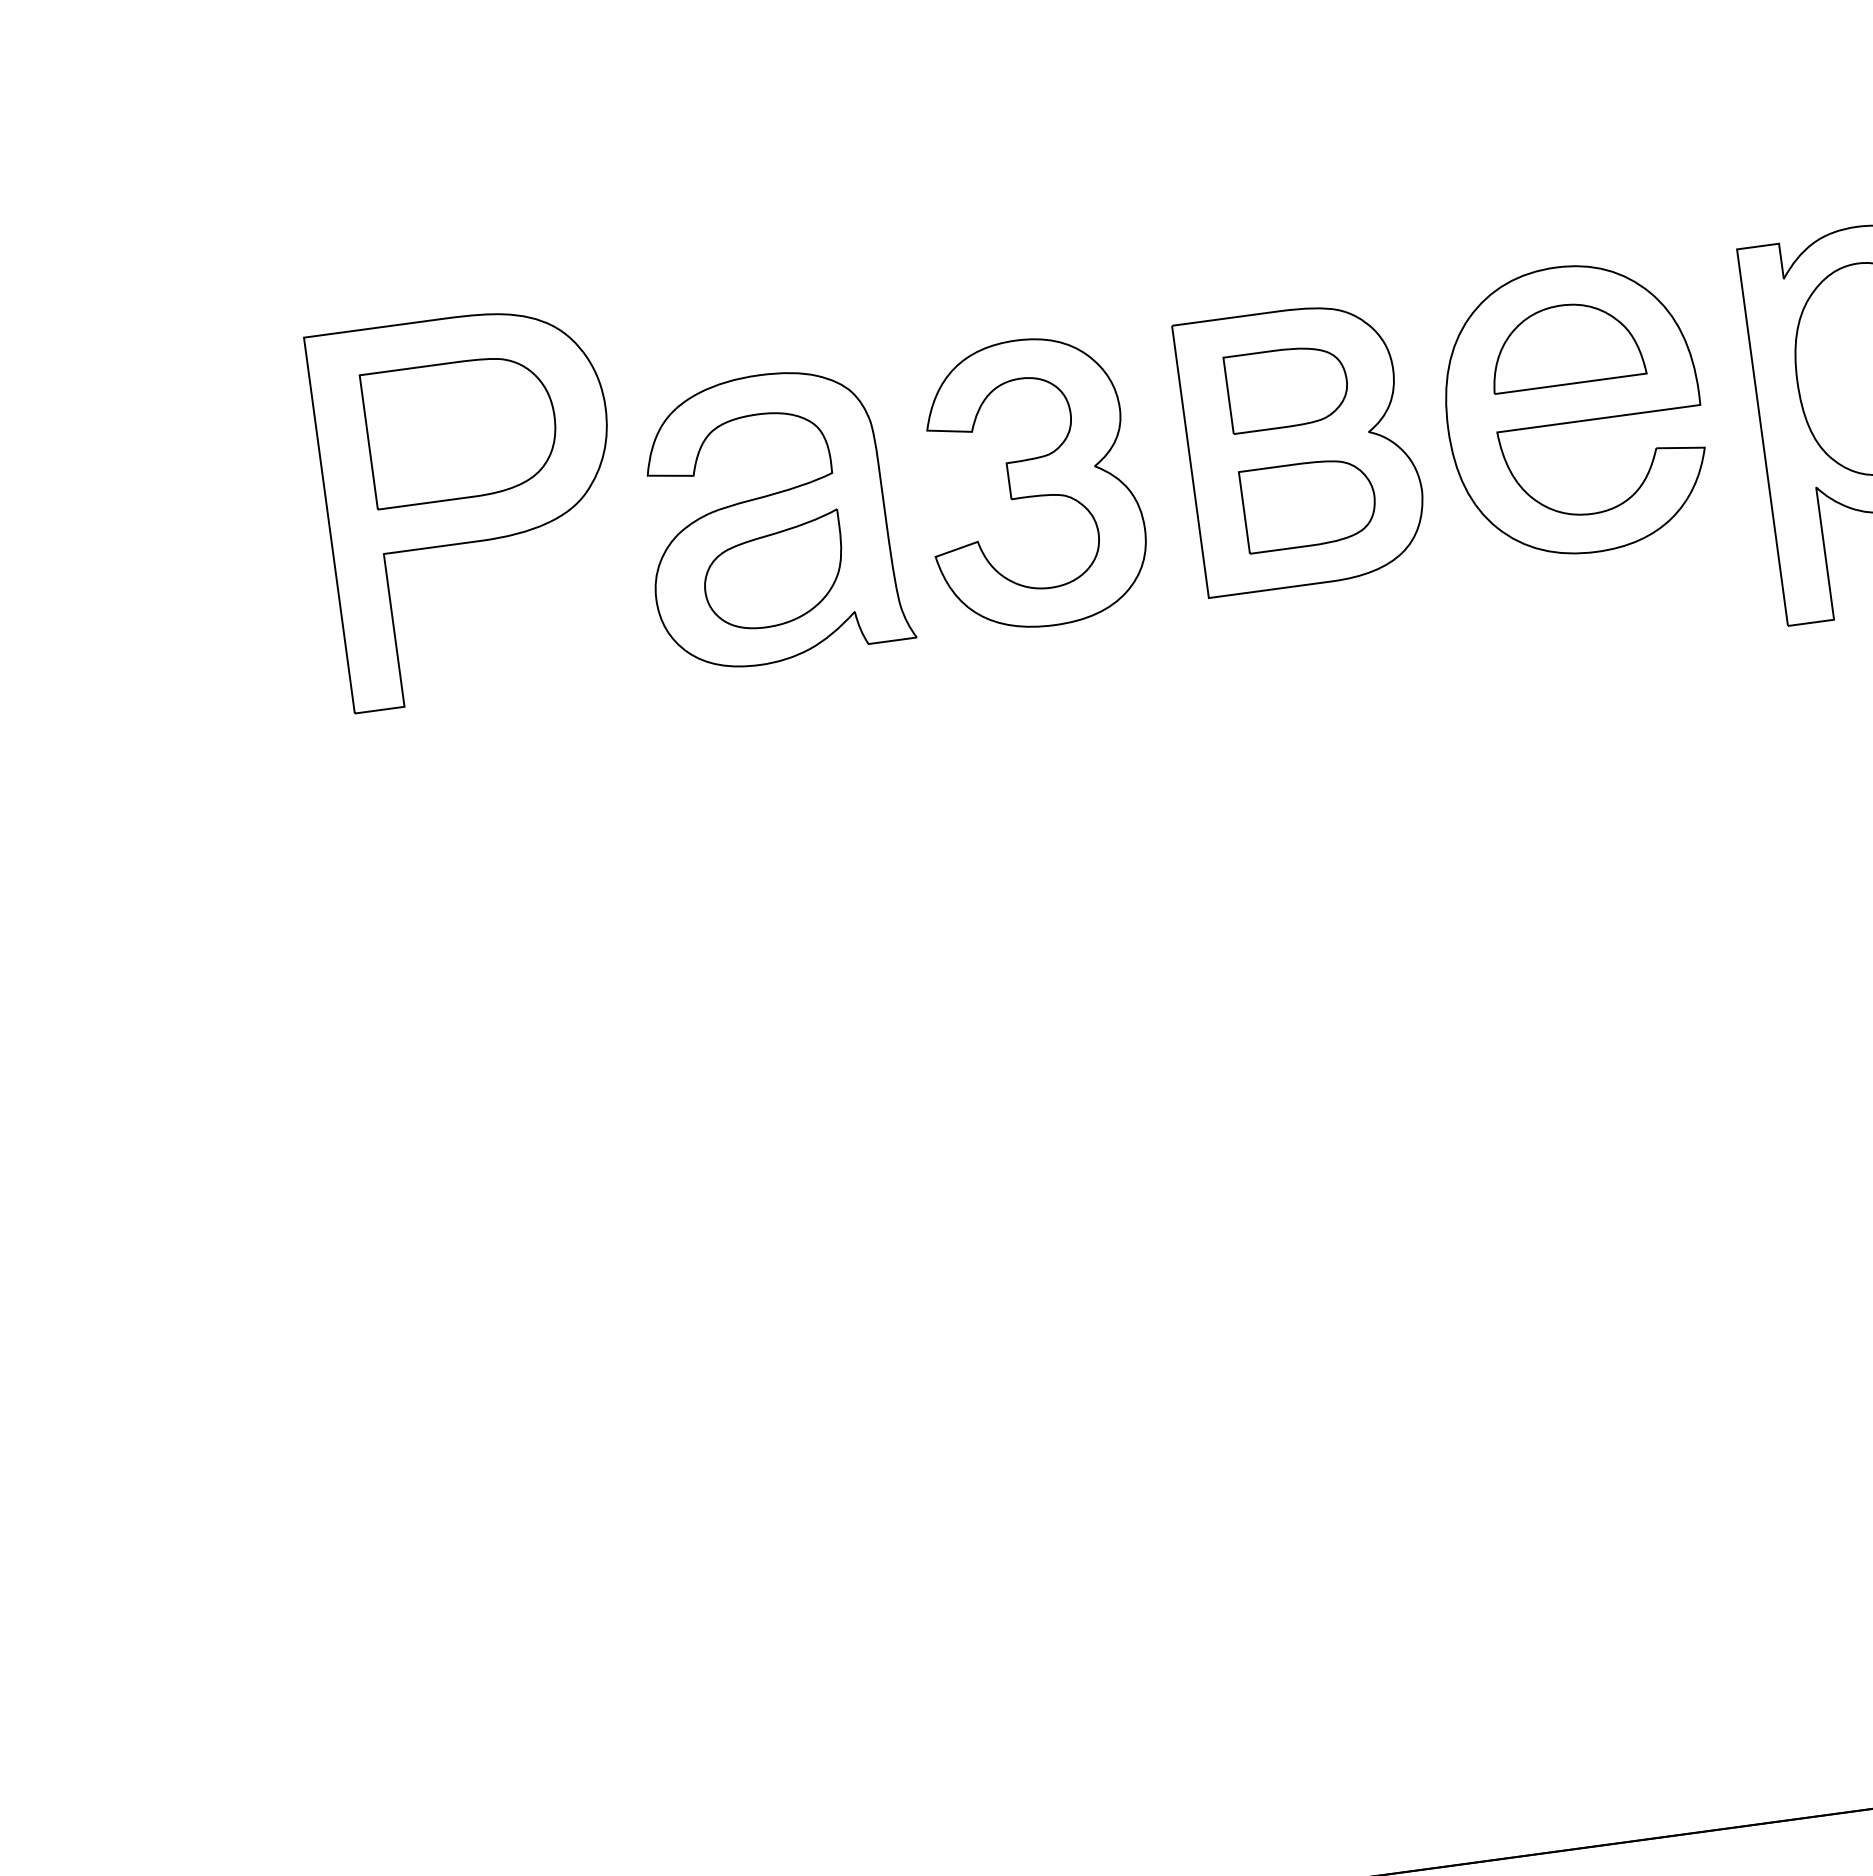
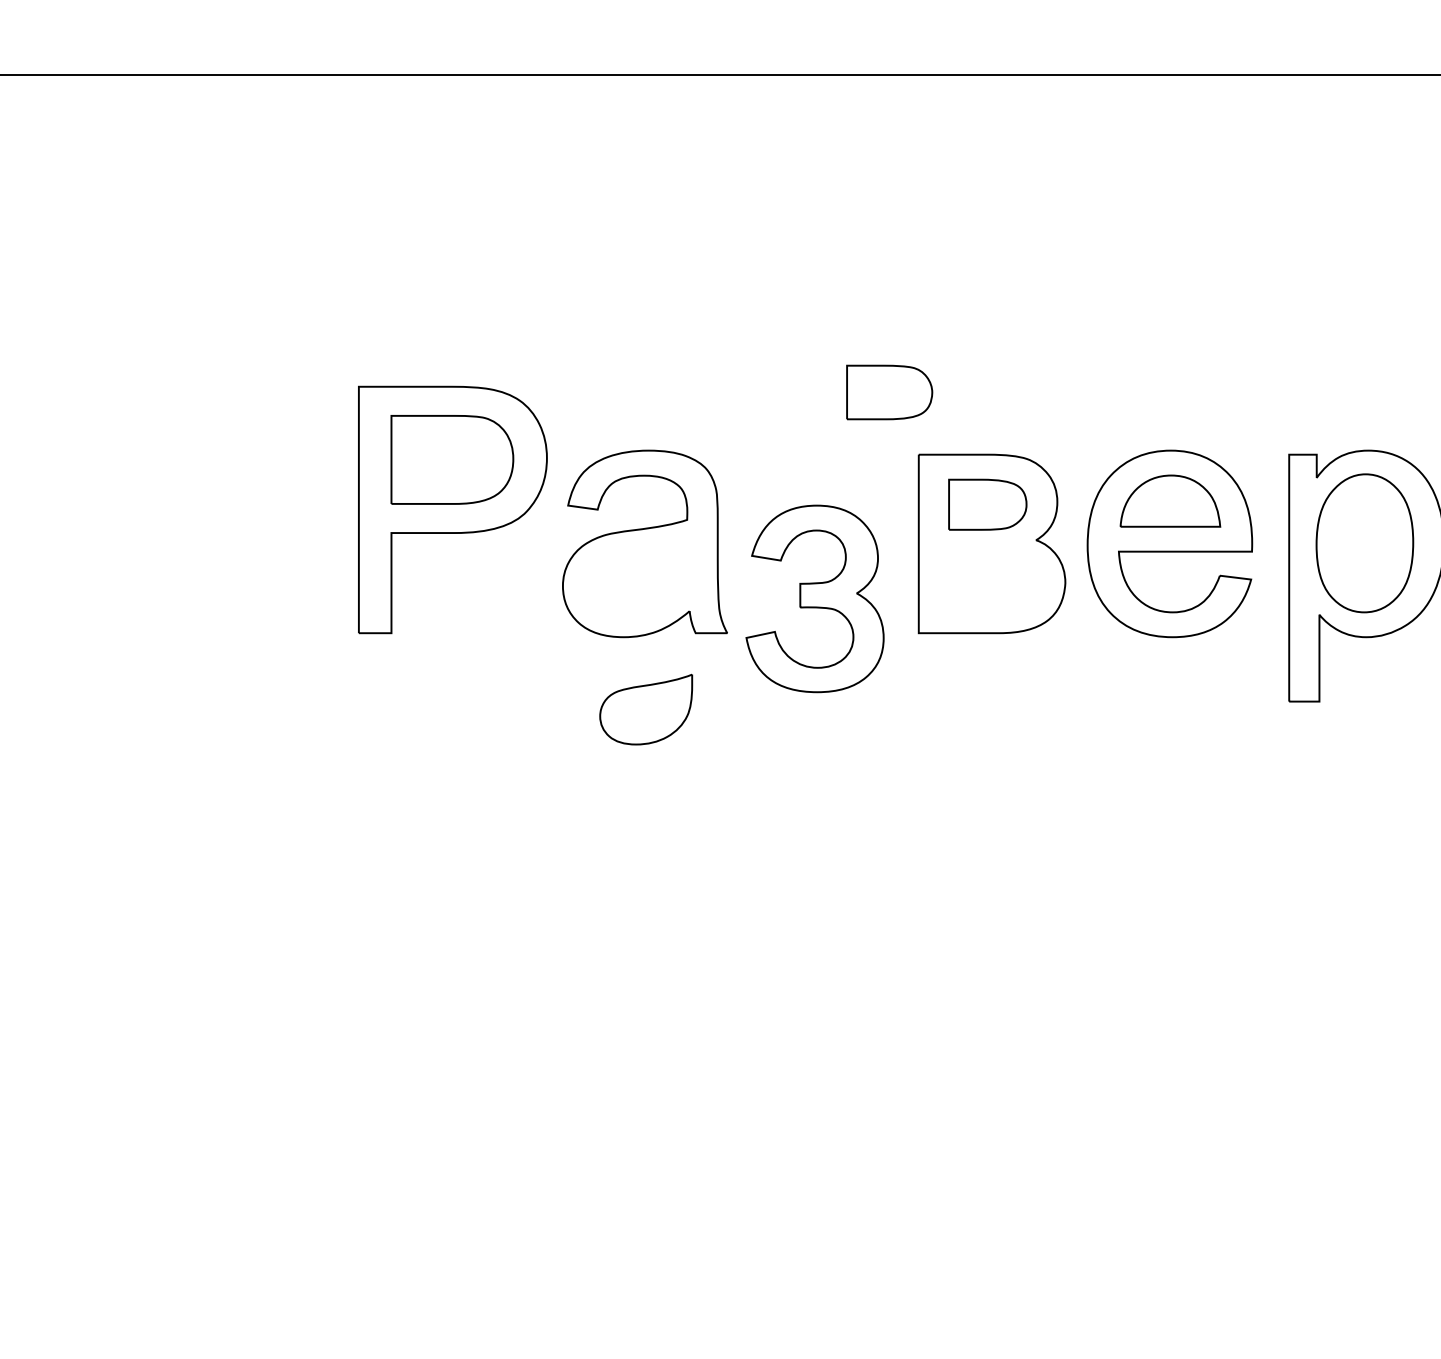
part: (1031, 482) -> (814, 598), moved
part: (1309, 504) -> (889, 392), moved
part: (774, 571) -> (646, 709), moved

